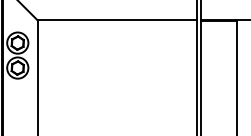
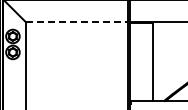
line: (117, 19) -> (76, 21), solid -> dashed

